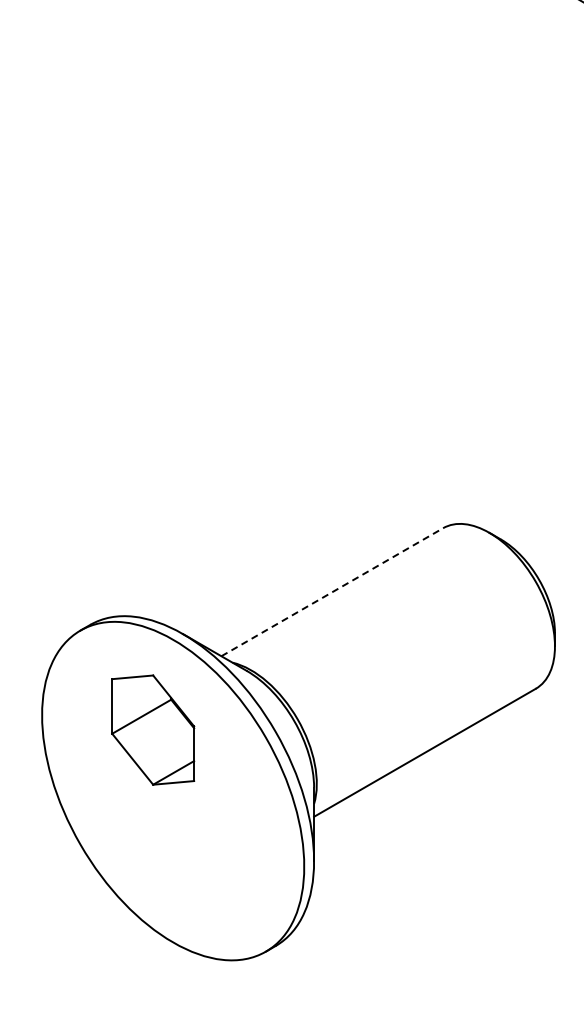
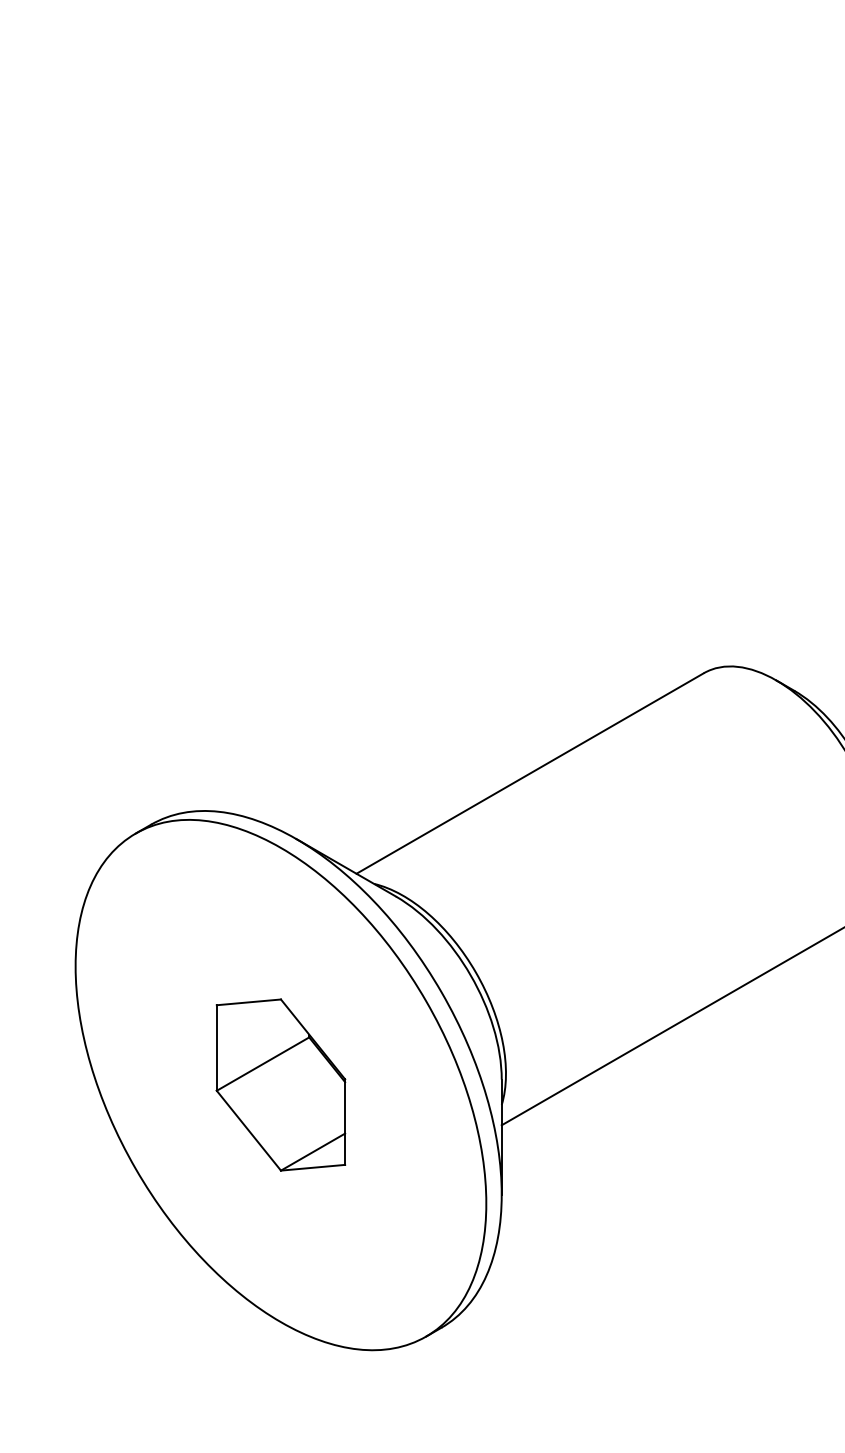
line: (332, 592) -> (530, 773), dashed -> solid
part: (153, 729) -> (281, 1084), moved

